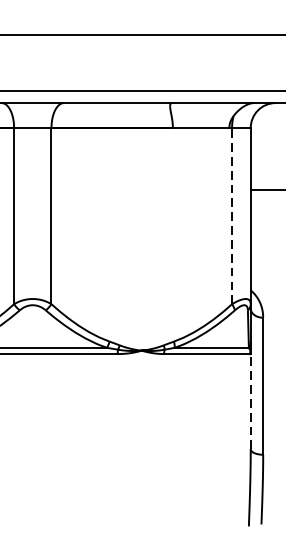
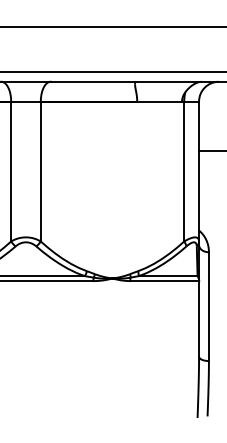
line: (232, 216) -> (184, 171), dashed -> solid
line: (251, 401) -> (199, 318), dashed -> solid

